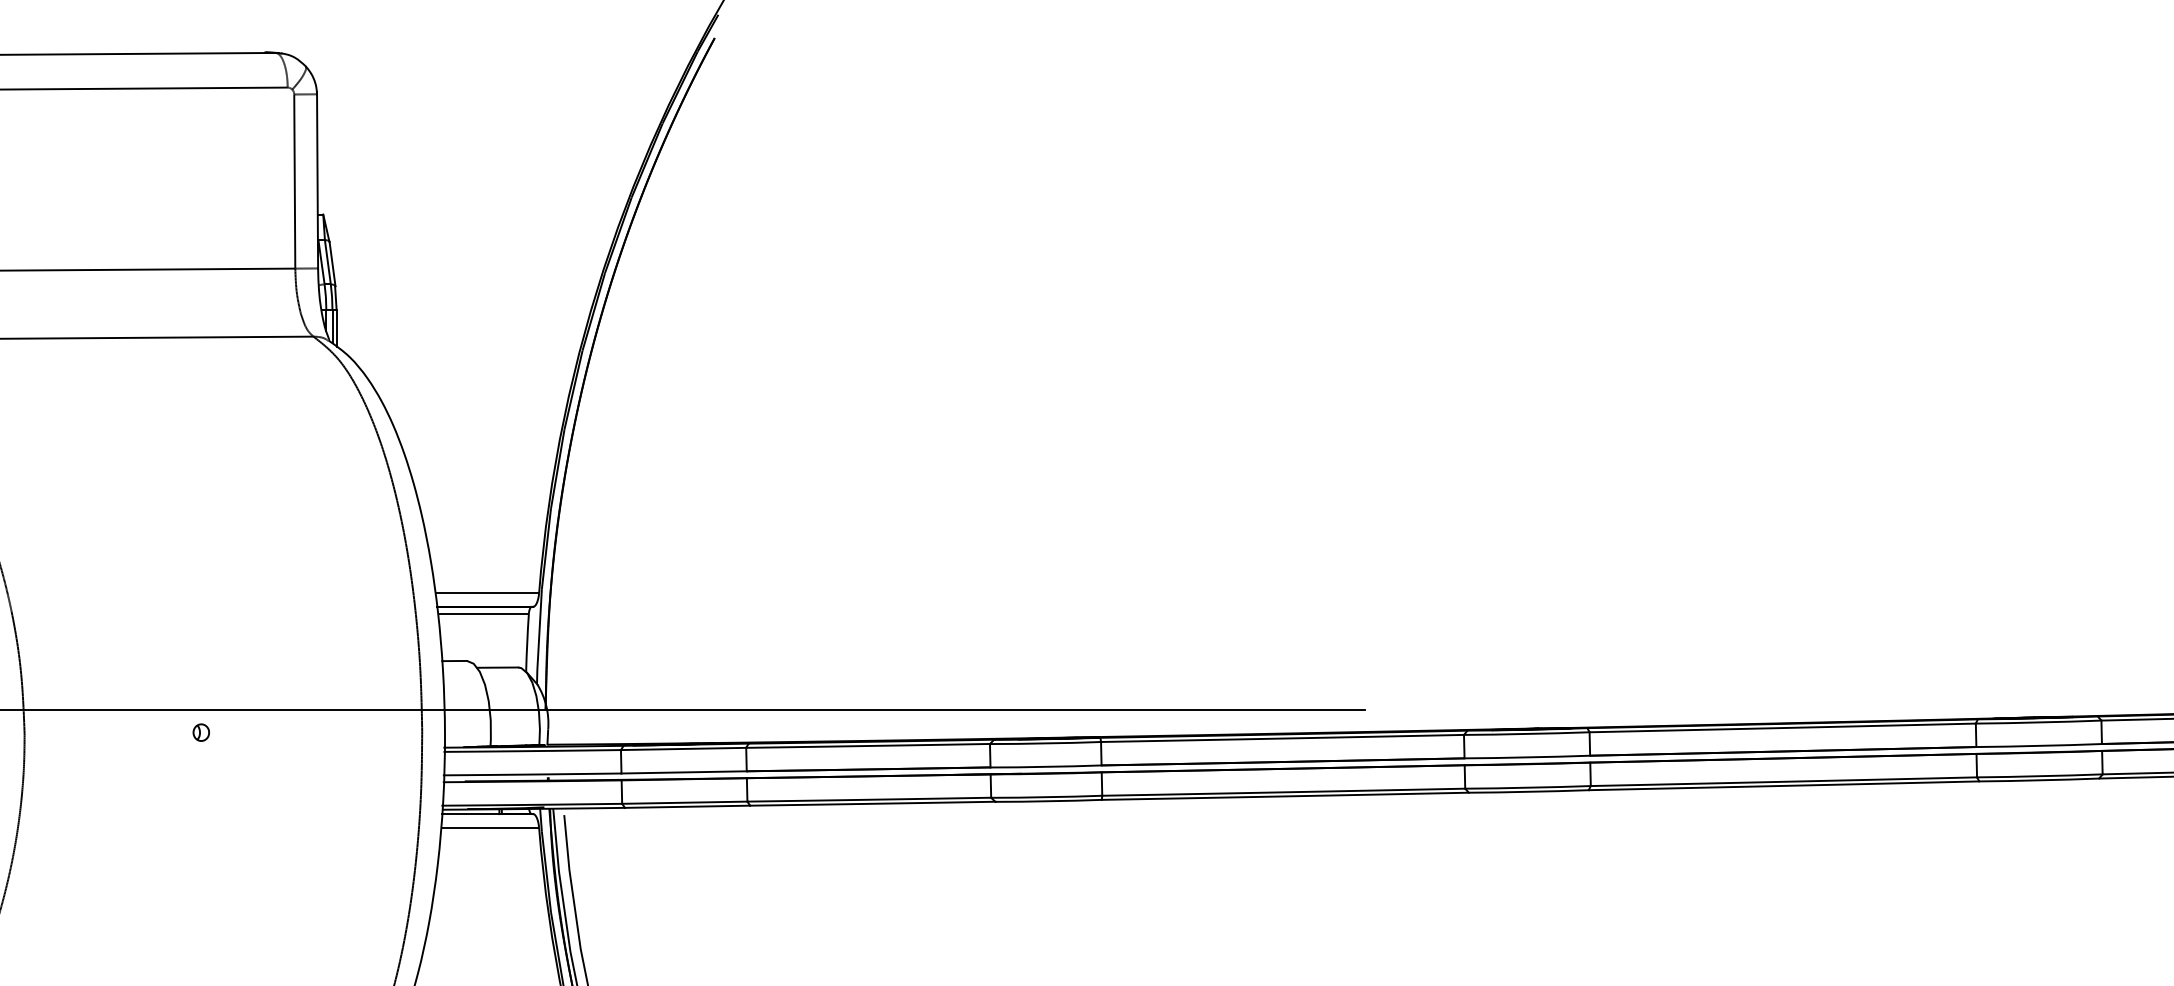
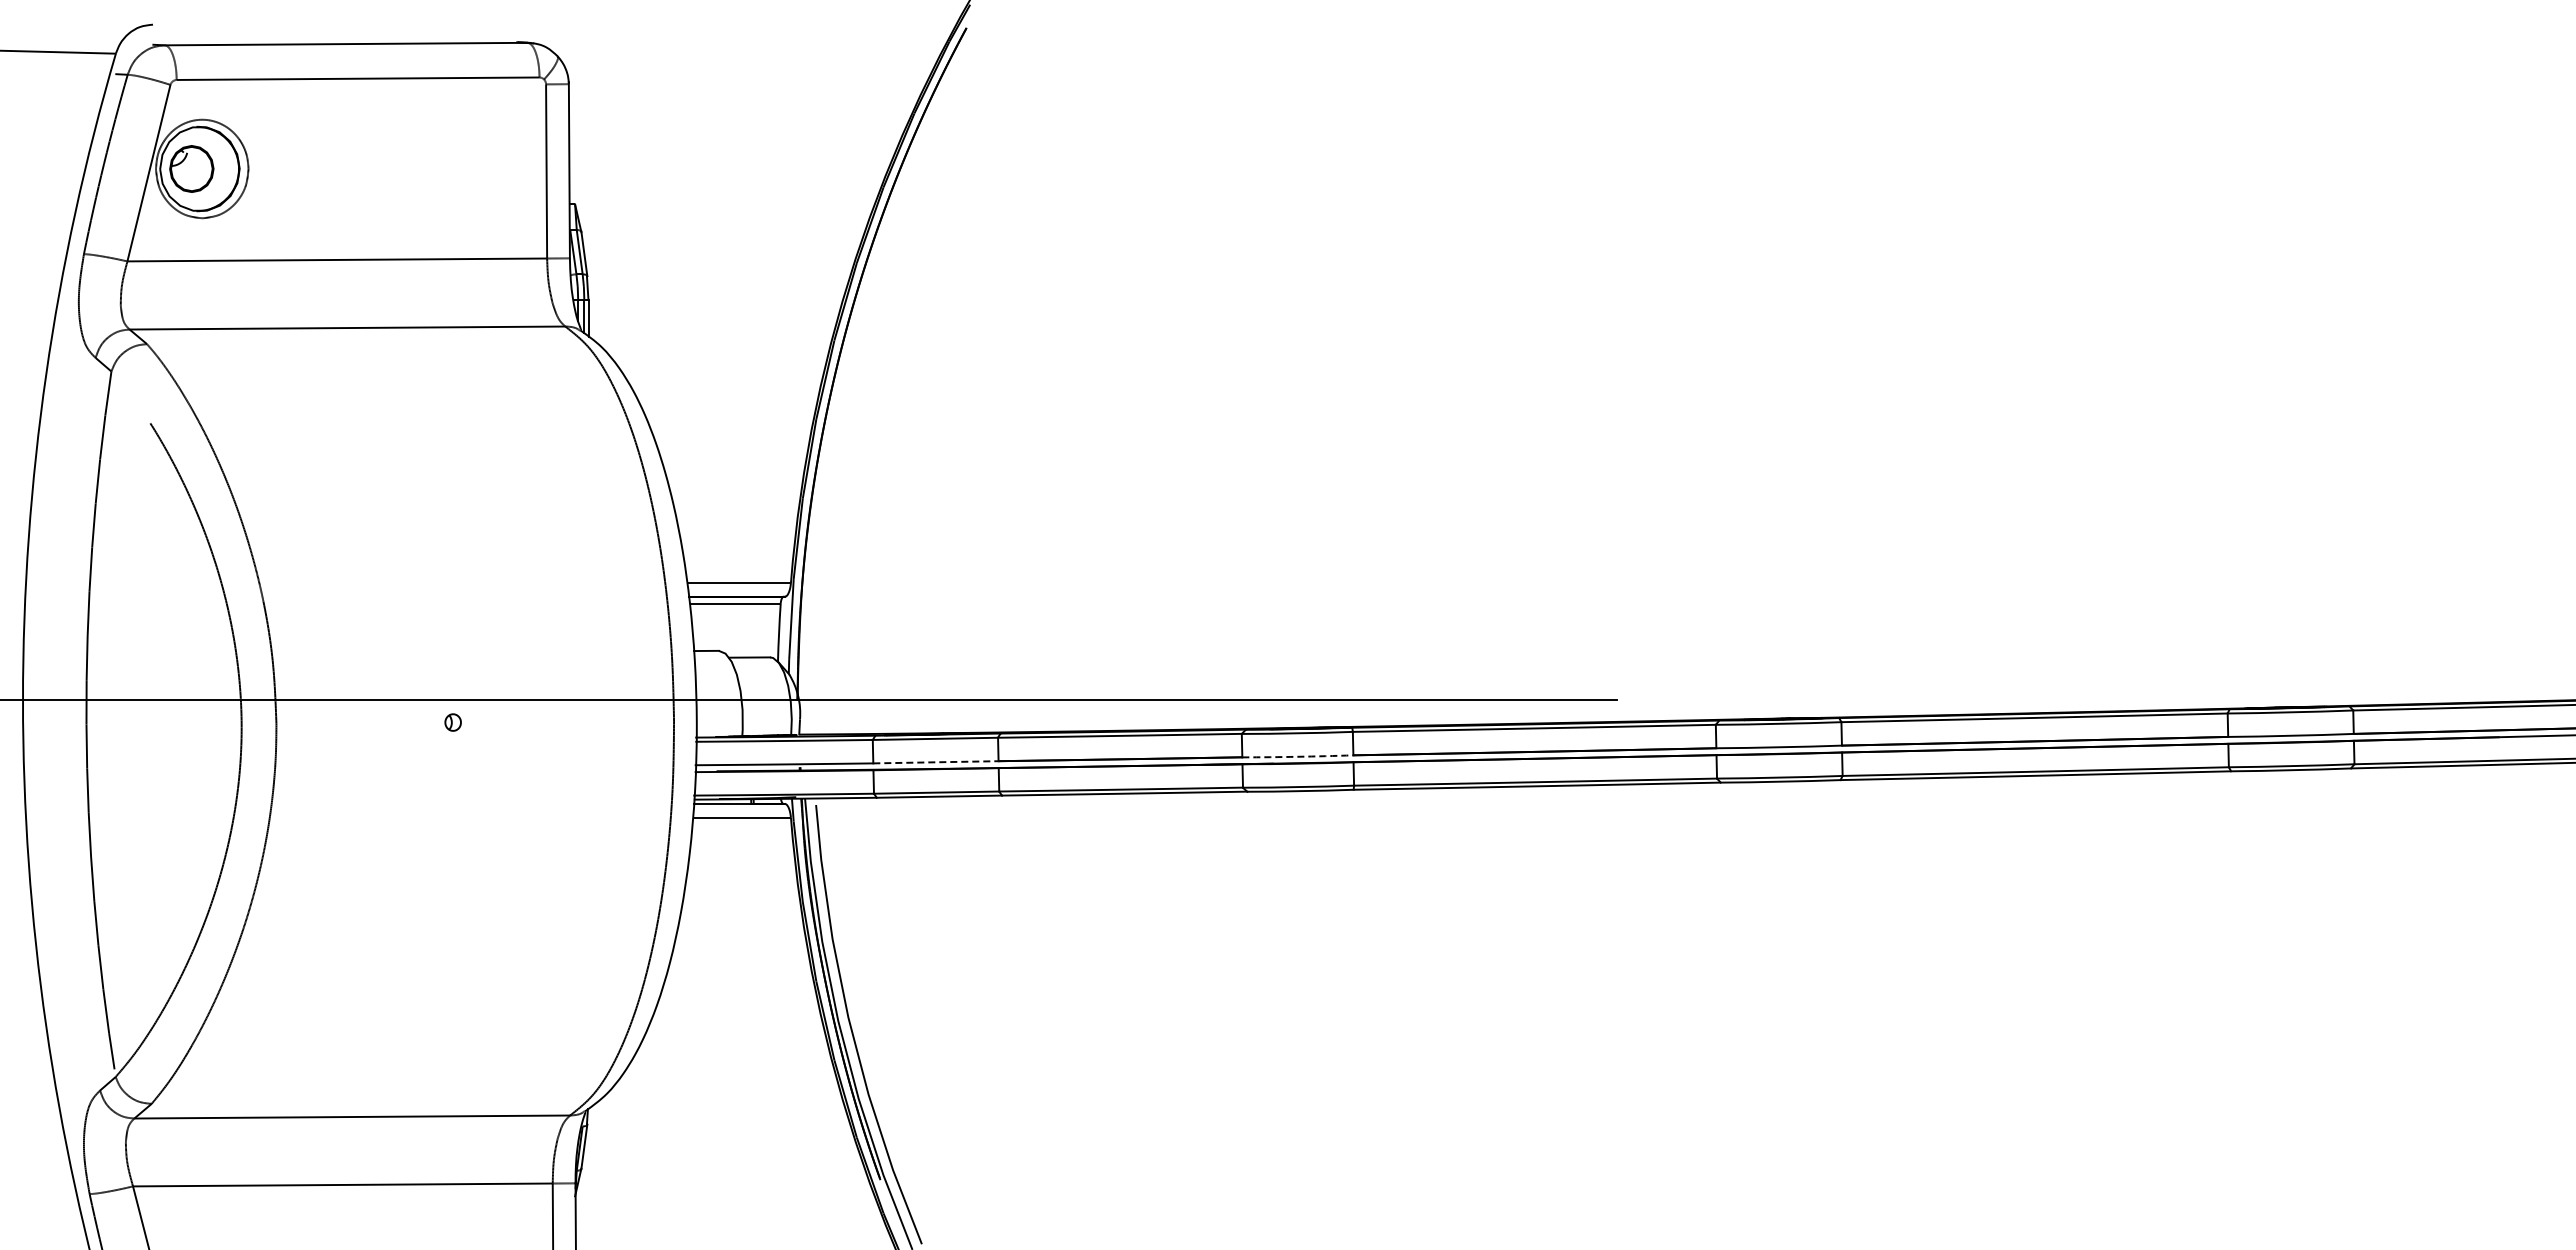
arc: (1045, 766) -> (1297, 756), solid -> dashed
line: (683, 772) -> (935, 762), solid -> dashed

